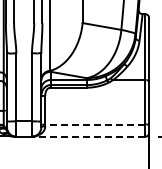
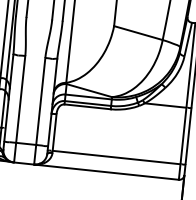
line: (95, 124) -> (116, 157), dashed -> solid
line: (88, 136) -> (106, 171), dashed -> solid

